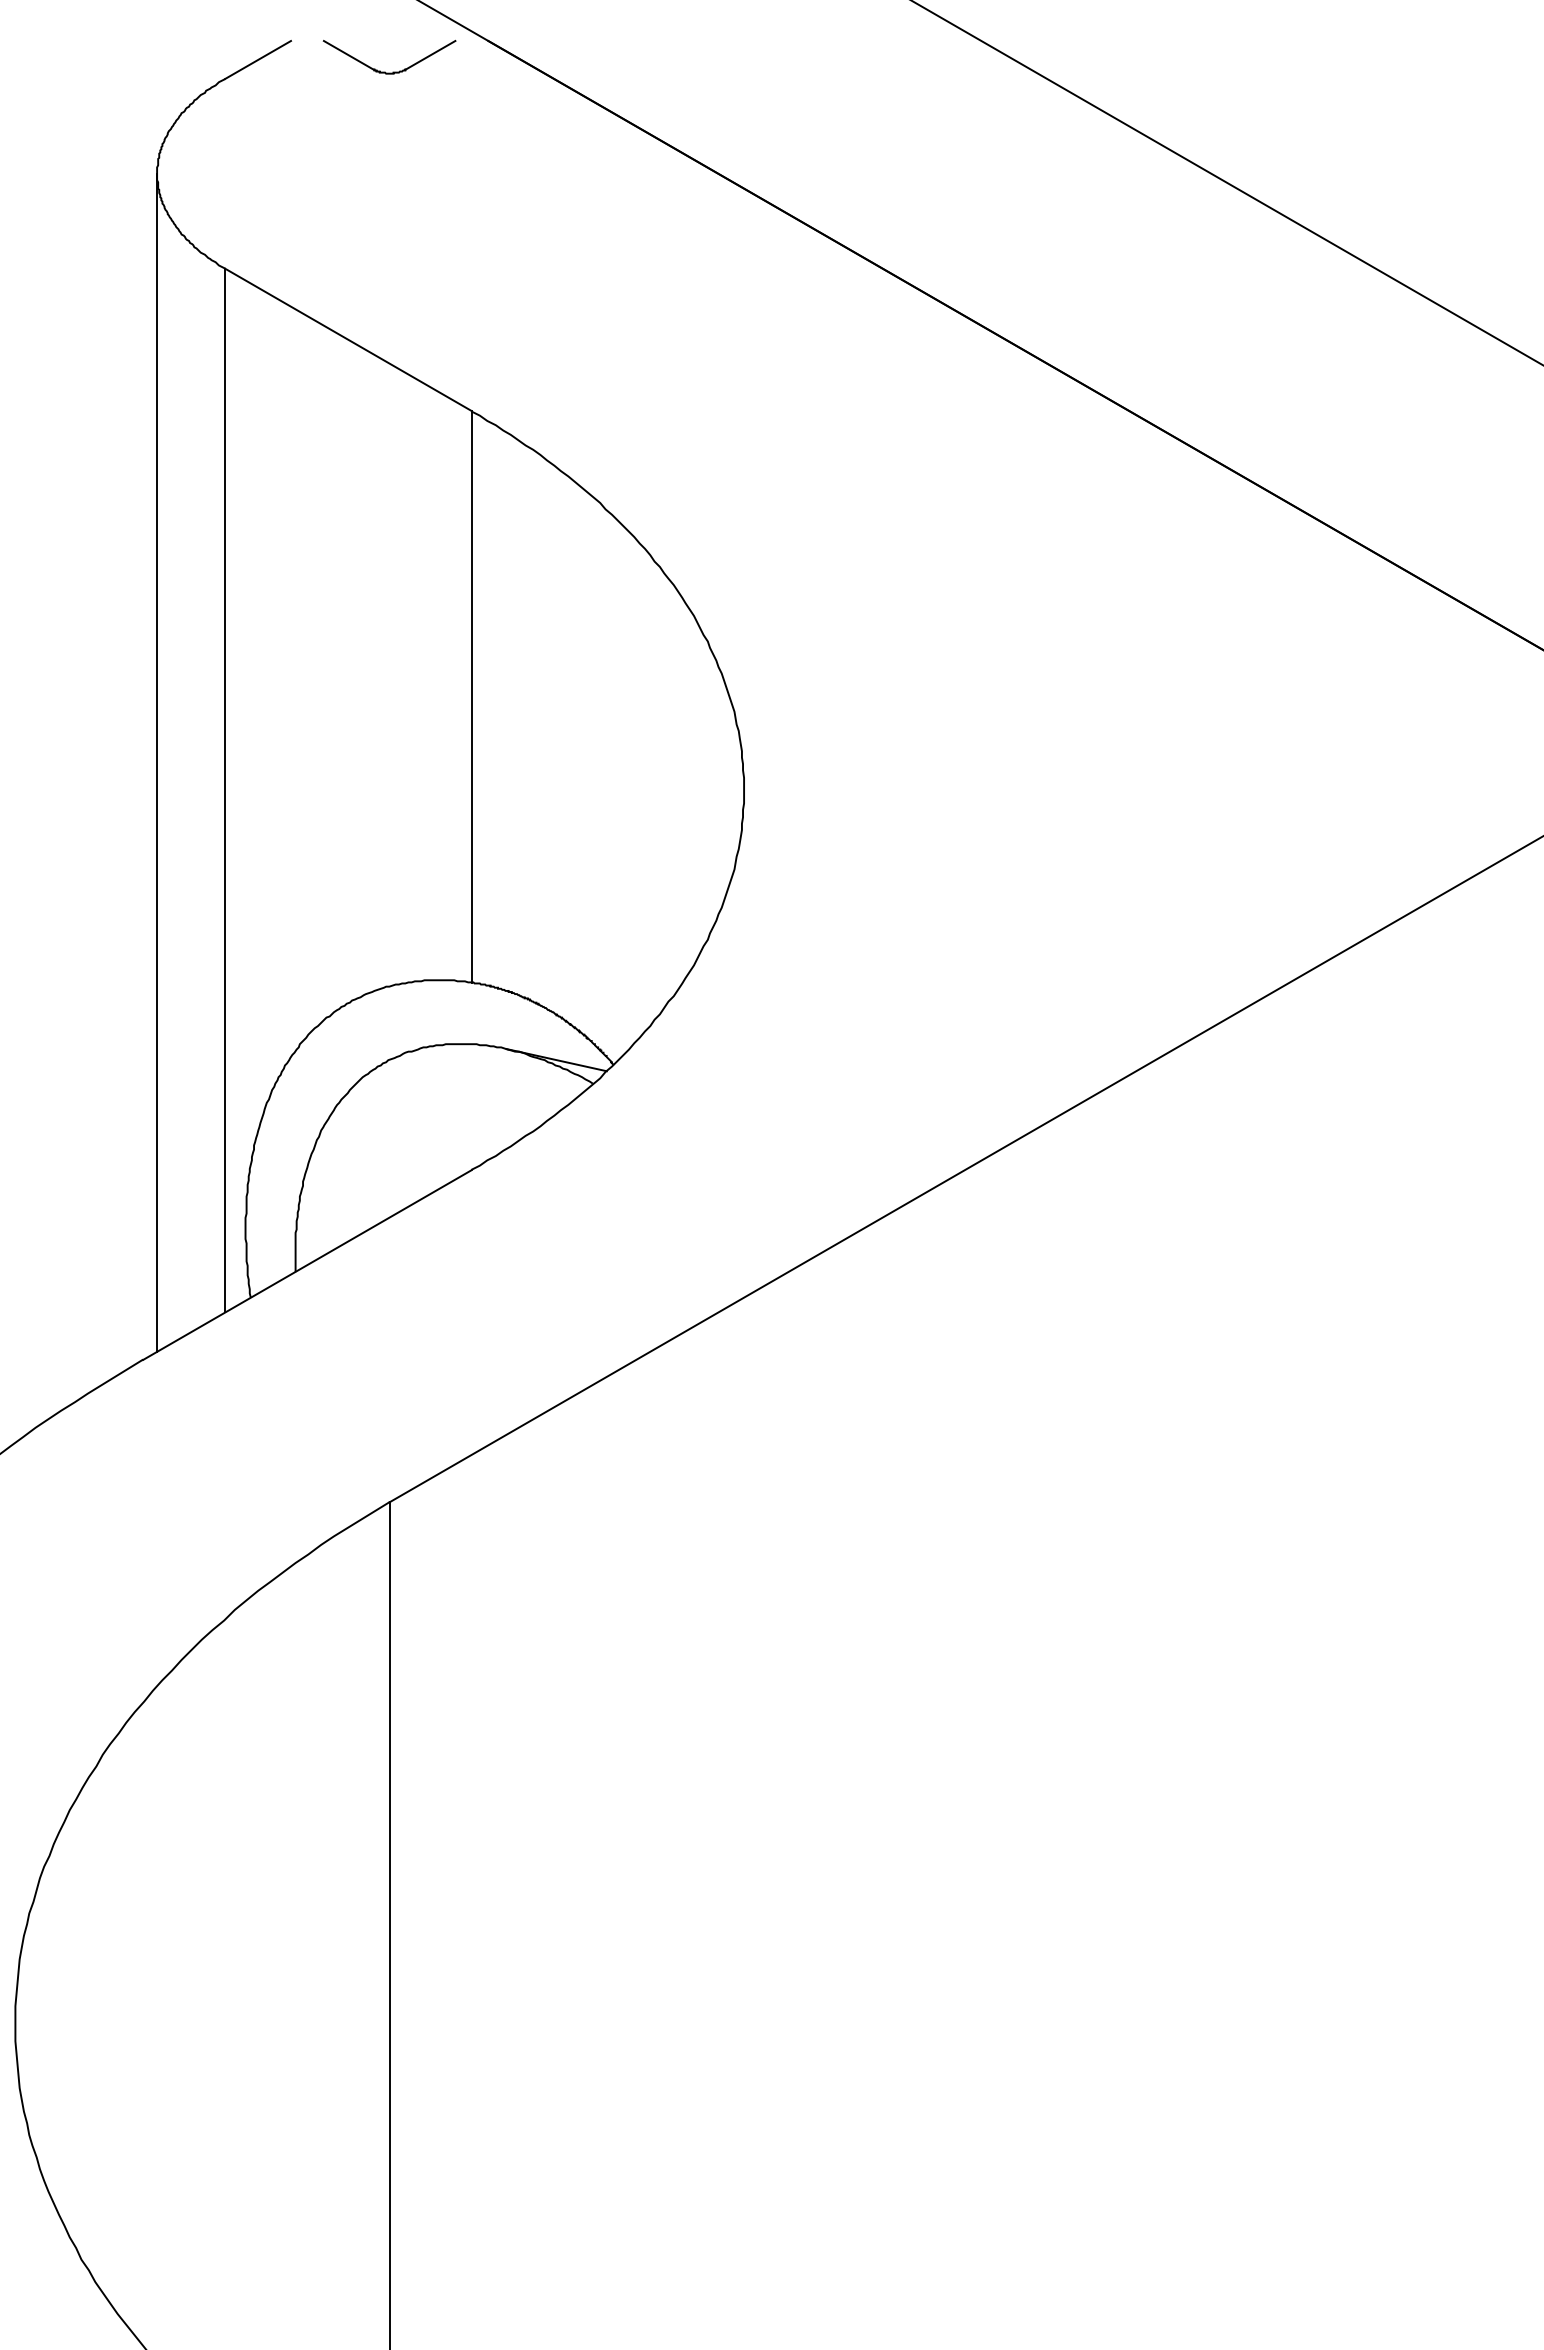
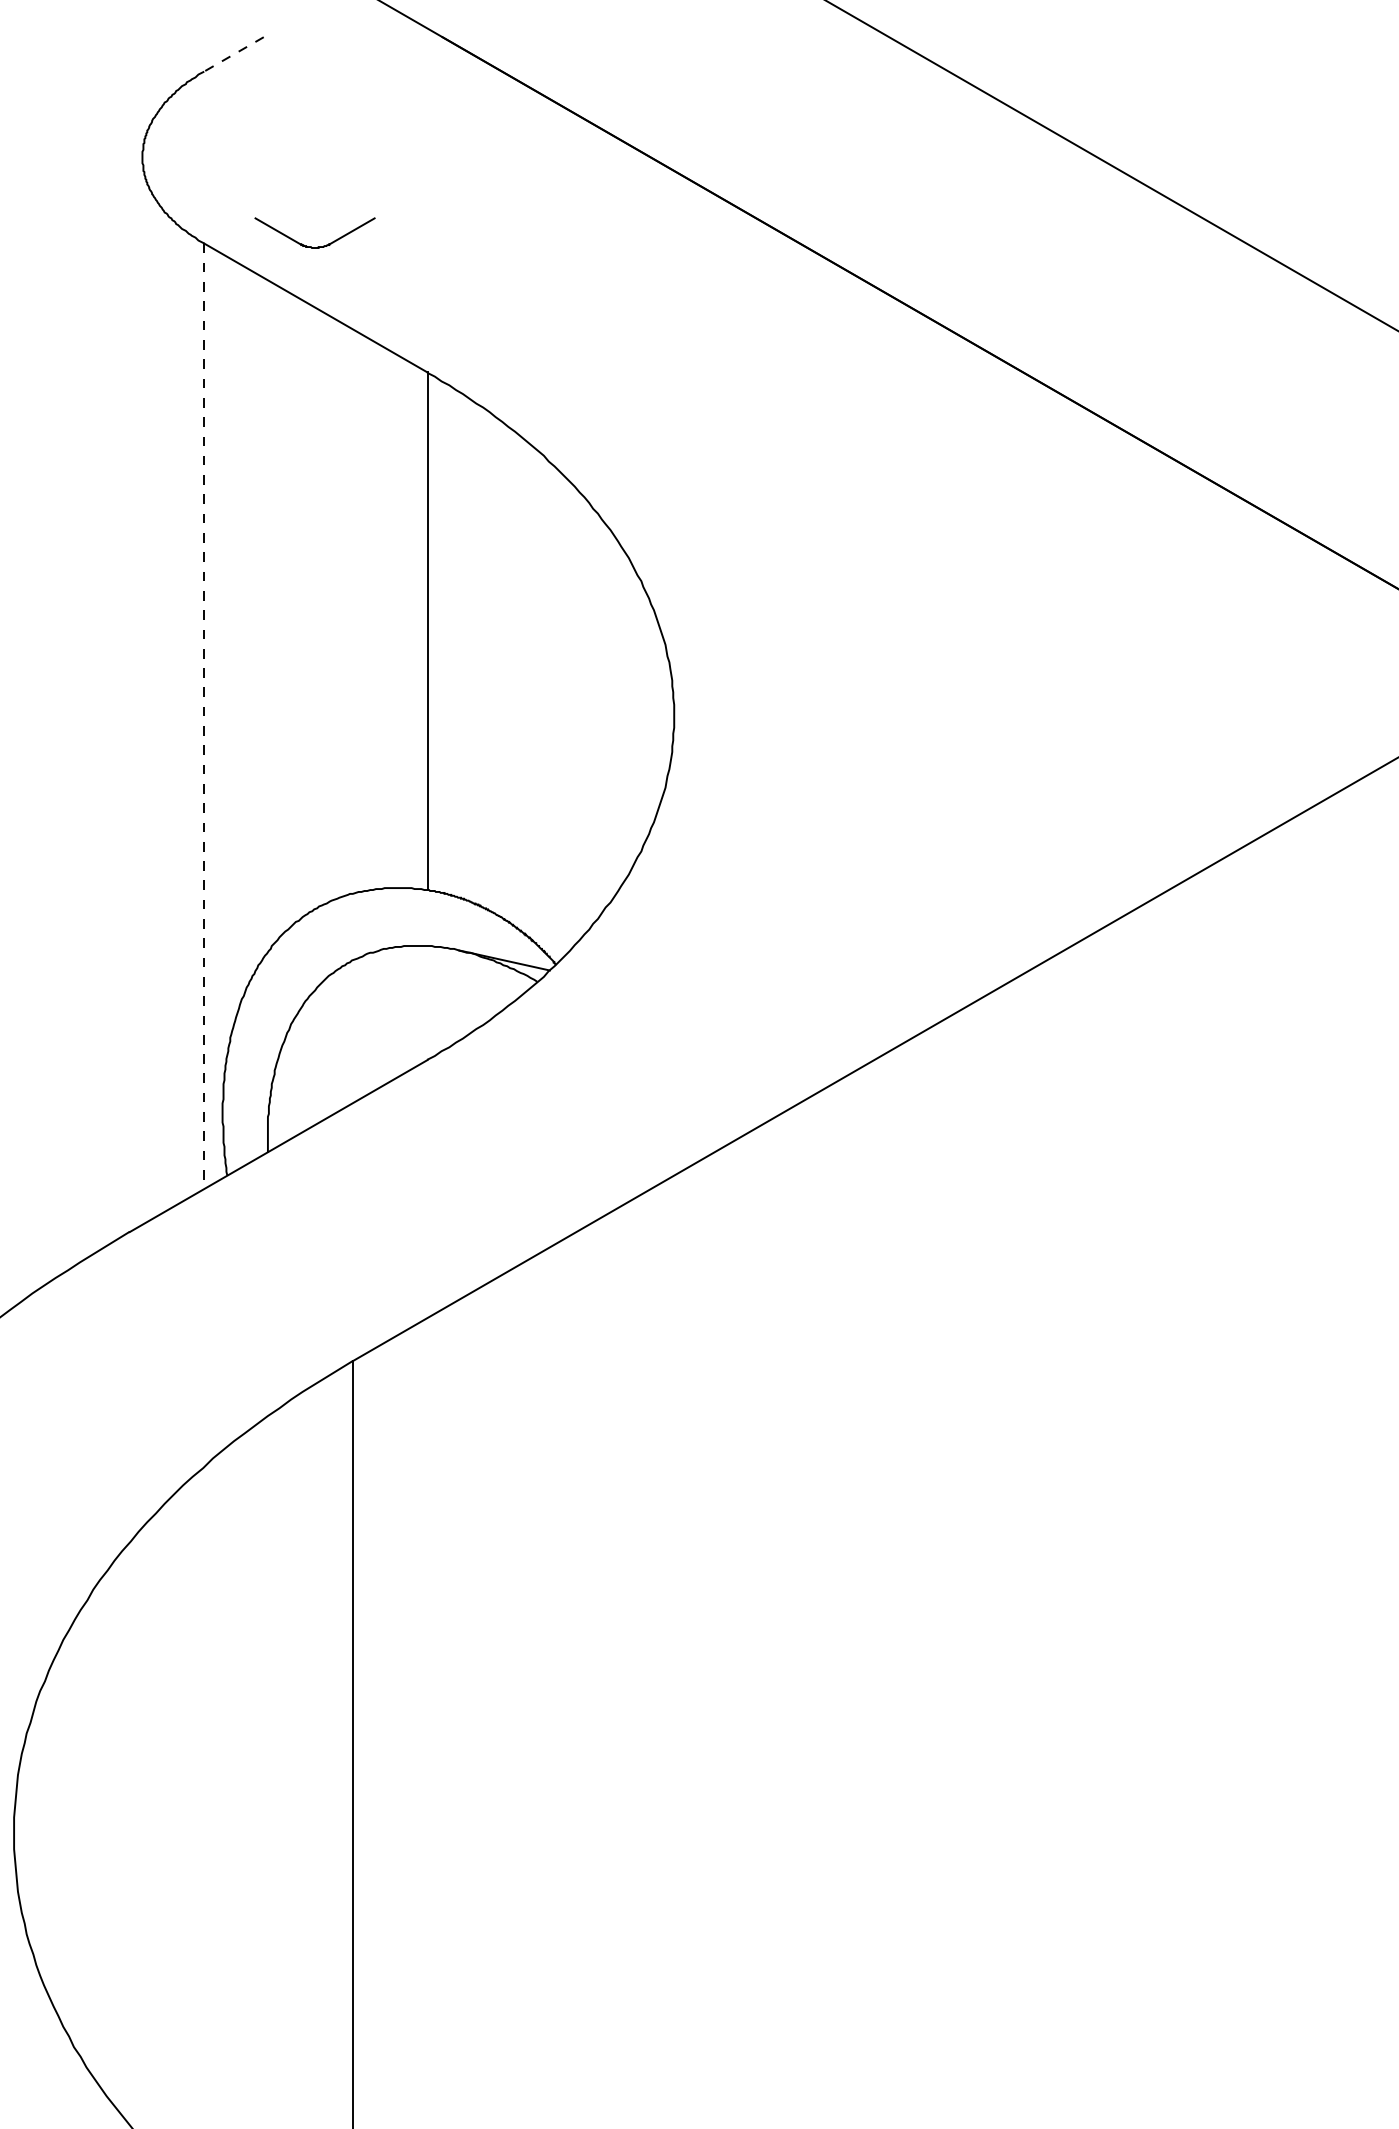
line: (258, 59) -> (234, 53), solid -> dashed
part: (385, 71) -> (311, 246), moved
line: (157, 762) -> (142, 690), removed
line: (225, 790) -> (204, 716), solid -> dashed

